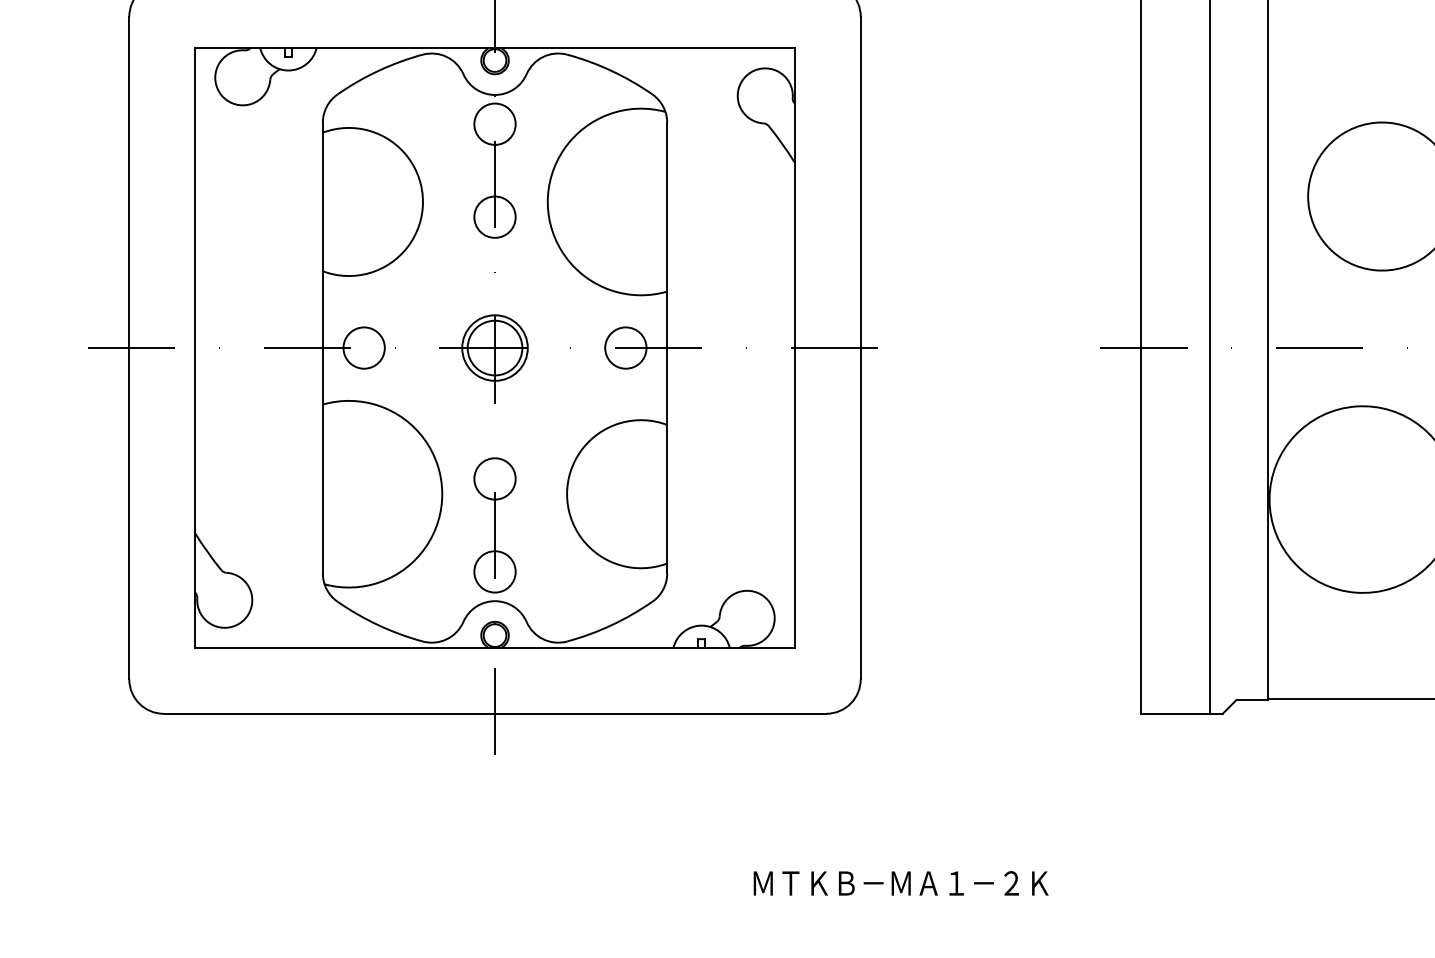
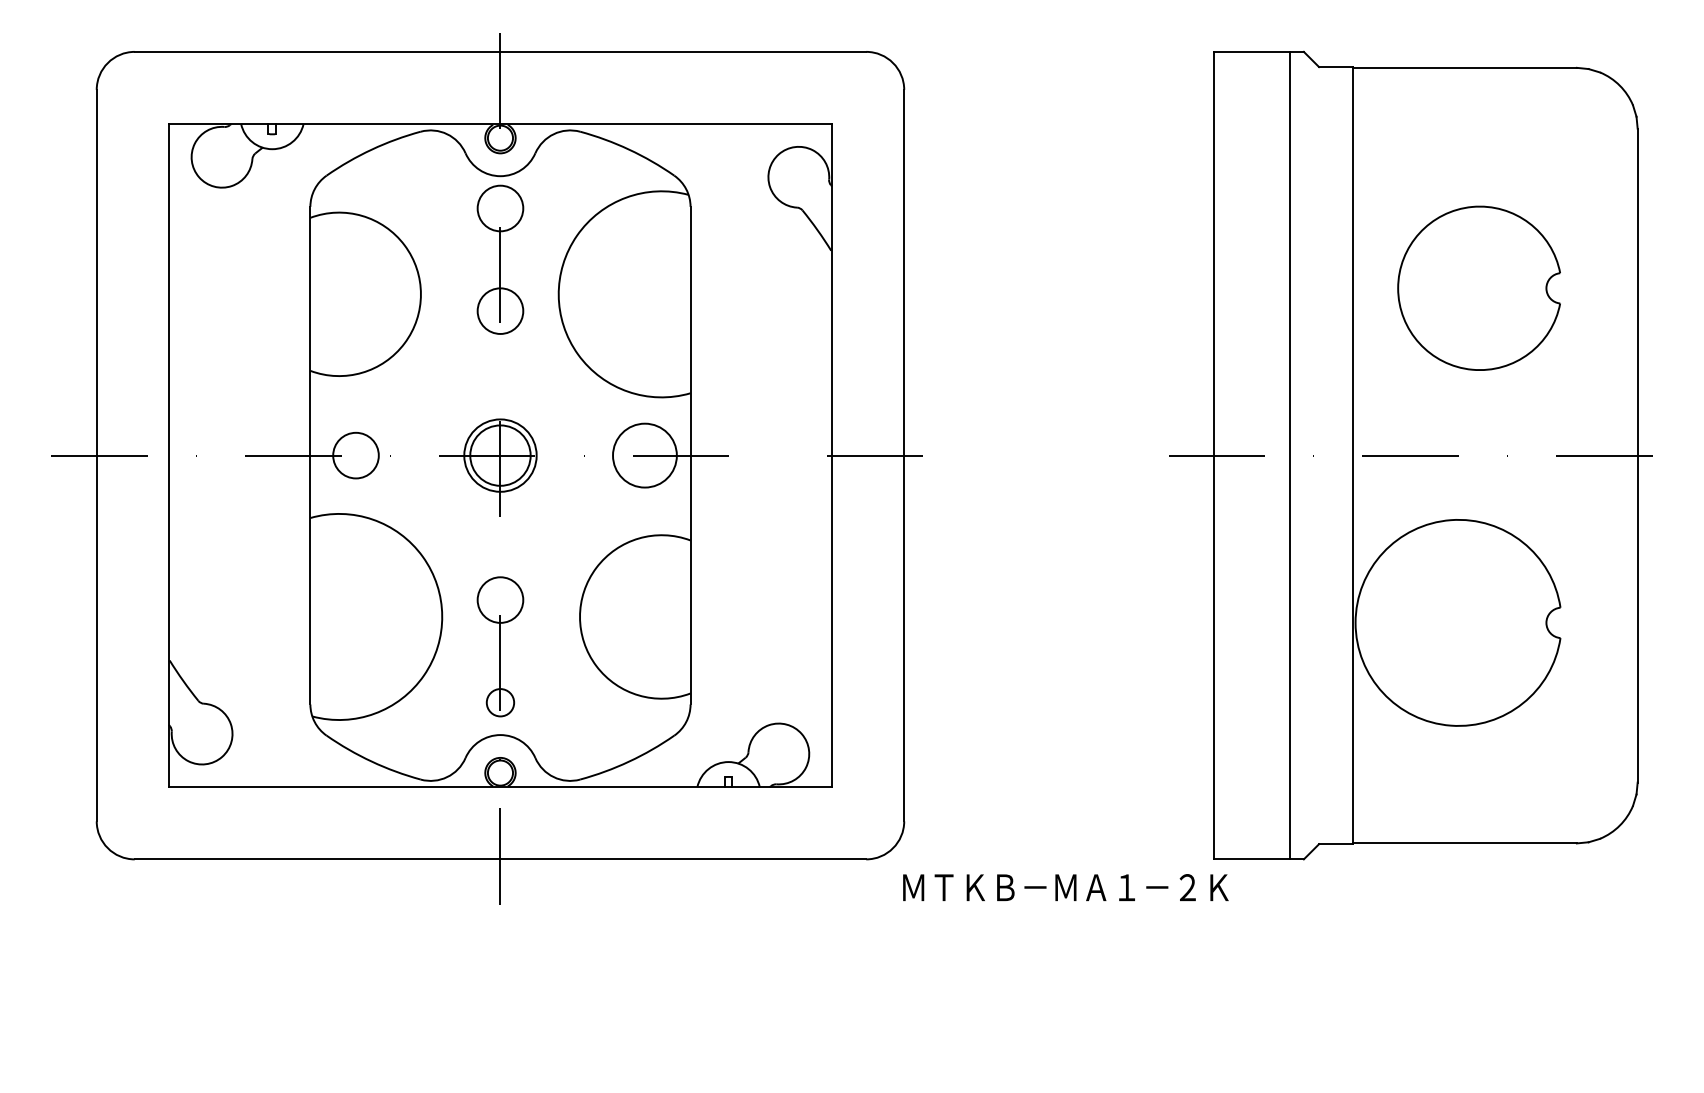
circle: (625, 347) -> (644, 455), size x1.4
circle: (495, 571) -> (500, 702), size x0.6
text: (900, 883) -> (1065, 887), moved

